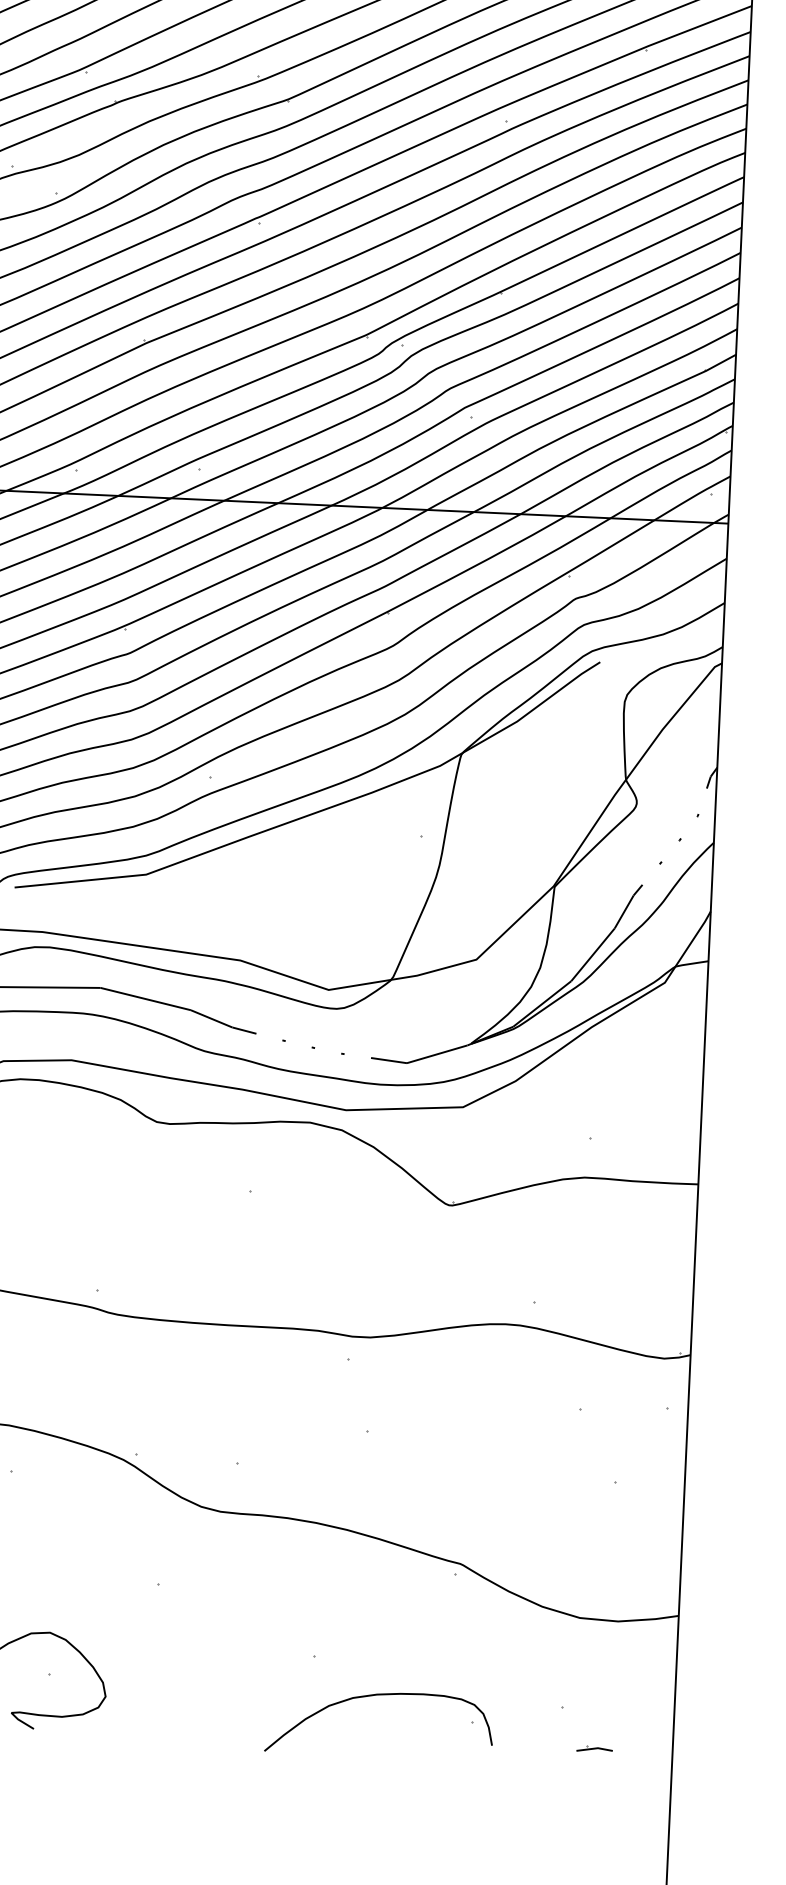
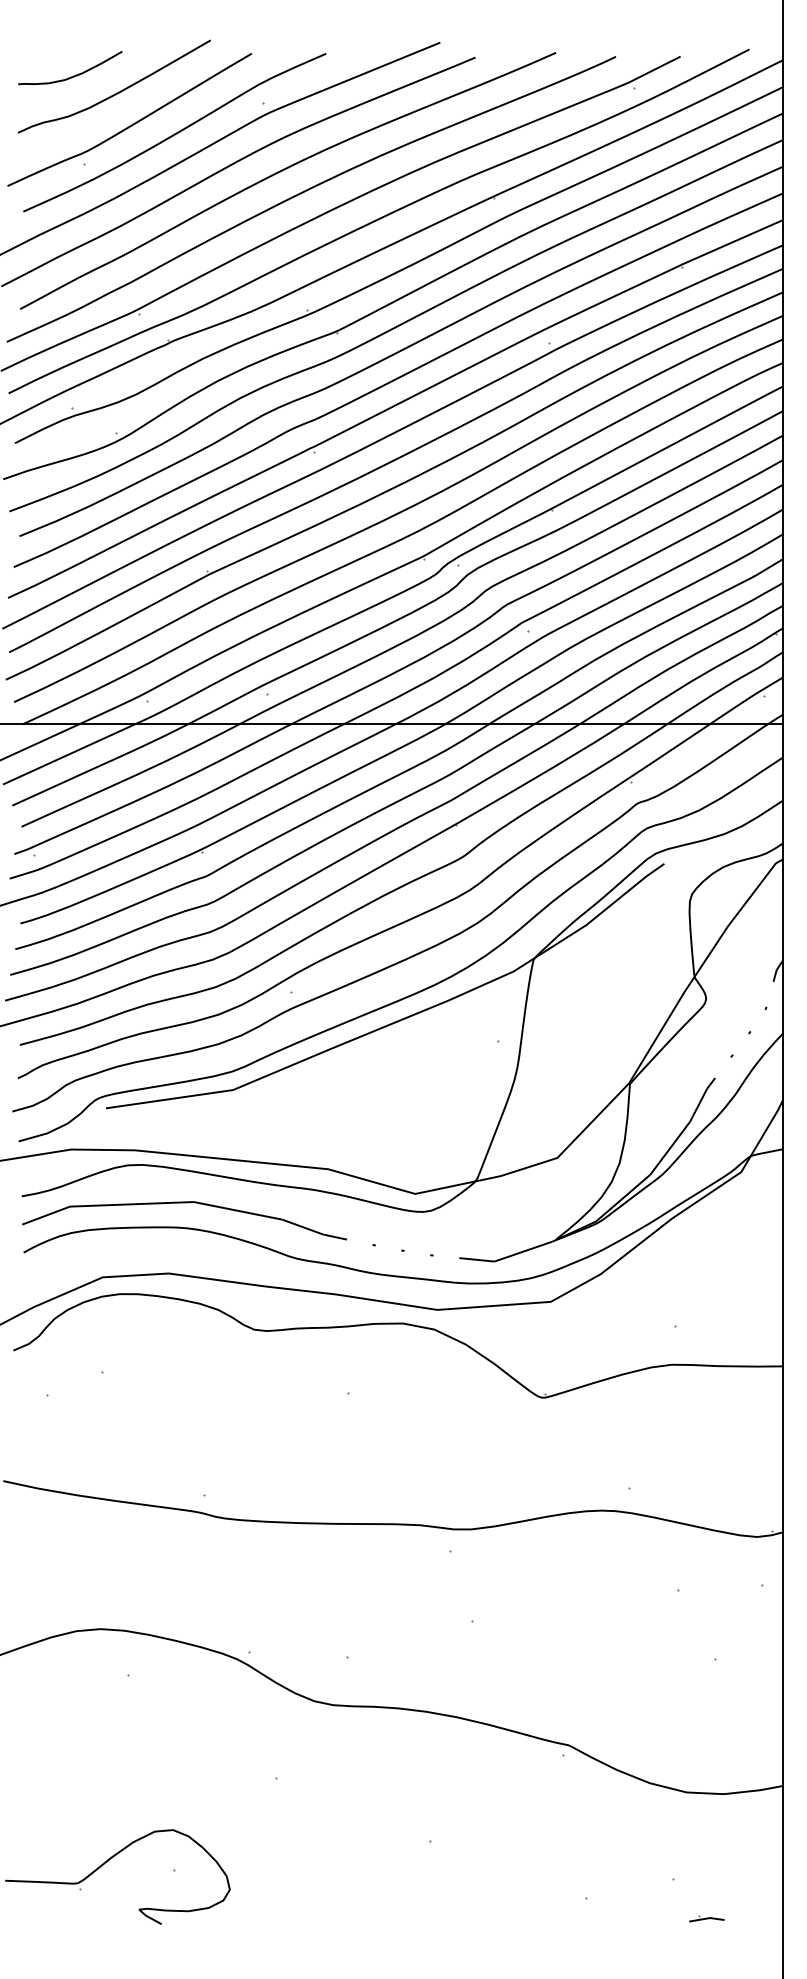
curve: (374, 1696) -> (490, 1877), removed

